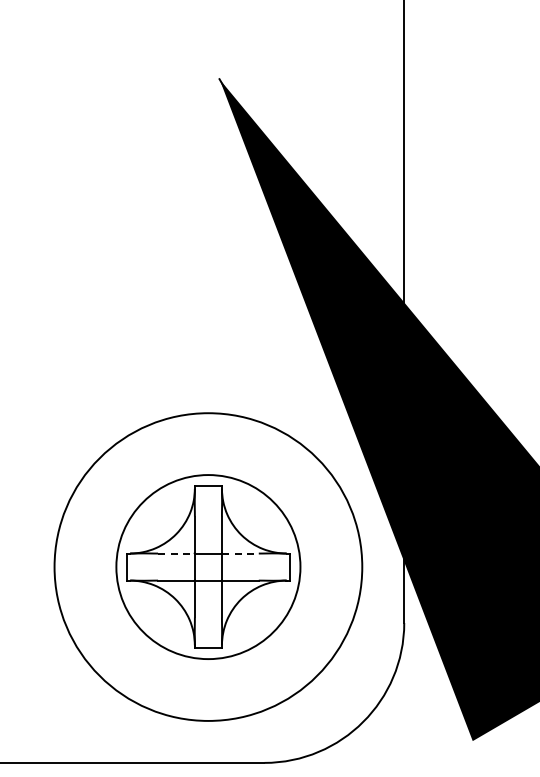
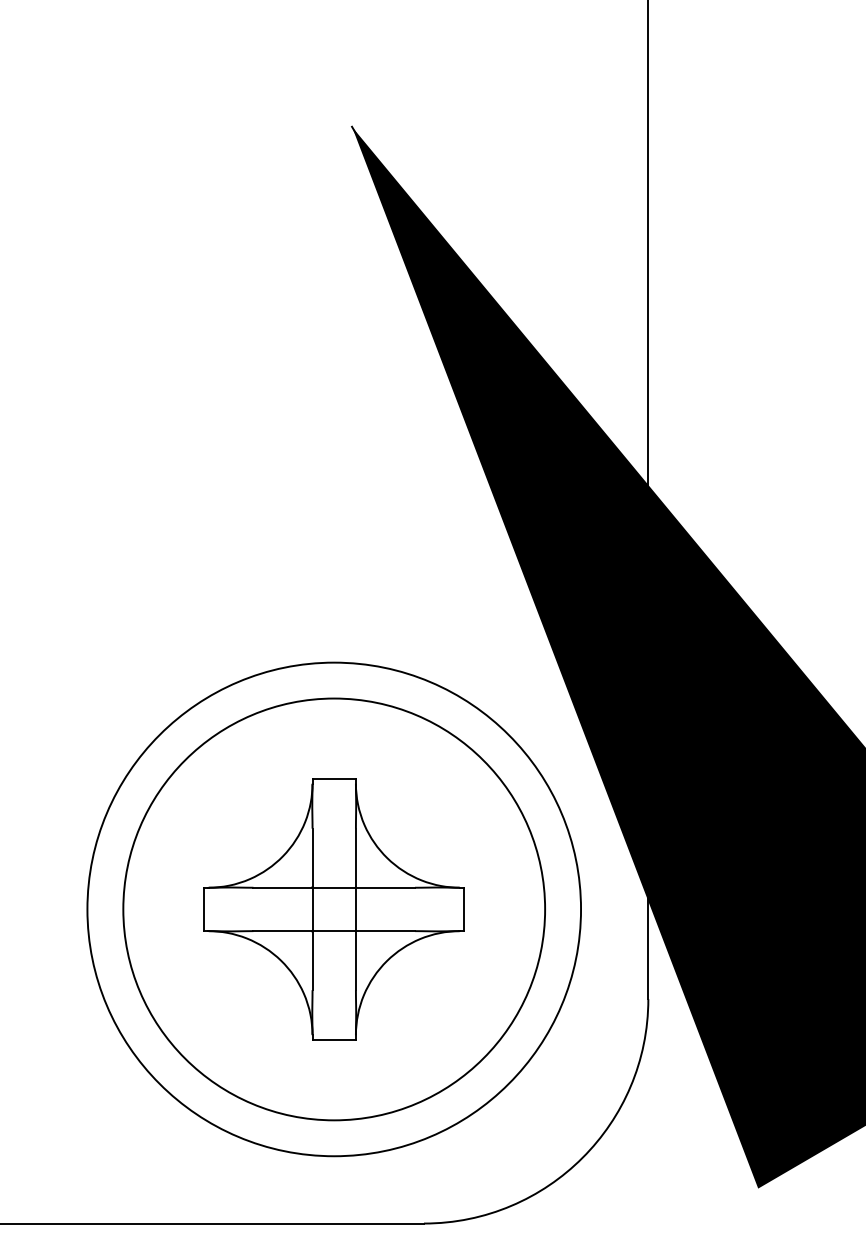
line: (176, 553) -> (283, 887), dashed -> solid
line: (240, 553) -> (385, 887), dashed -> solid
circle: (207, 566) -> (332, 908), size x1.43

